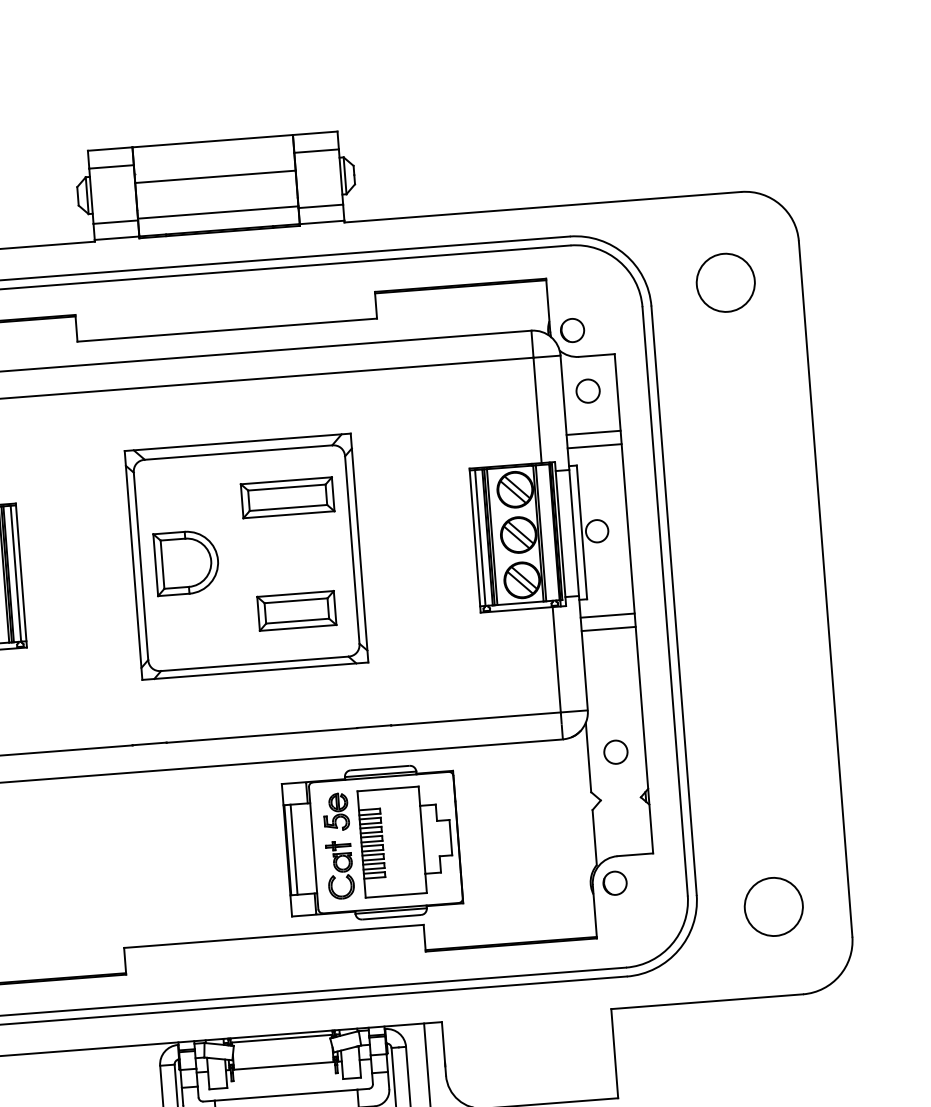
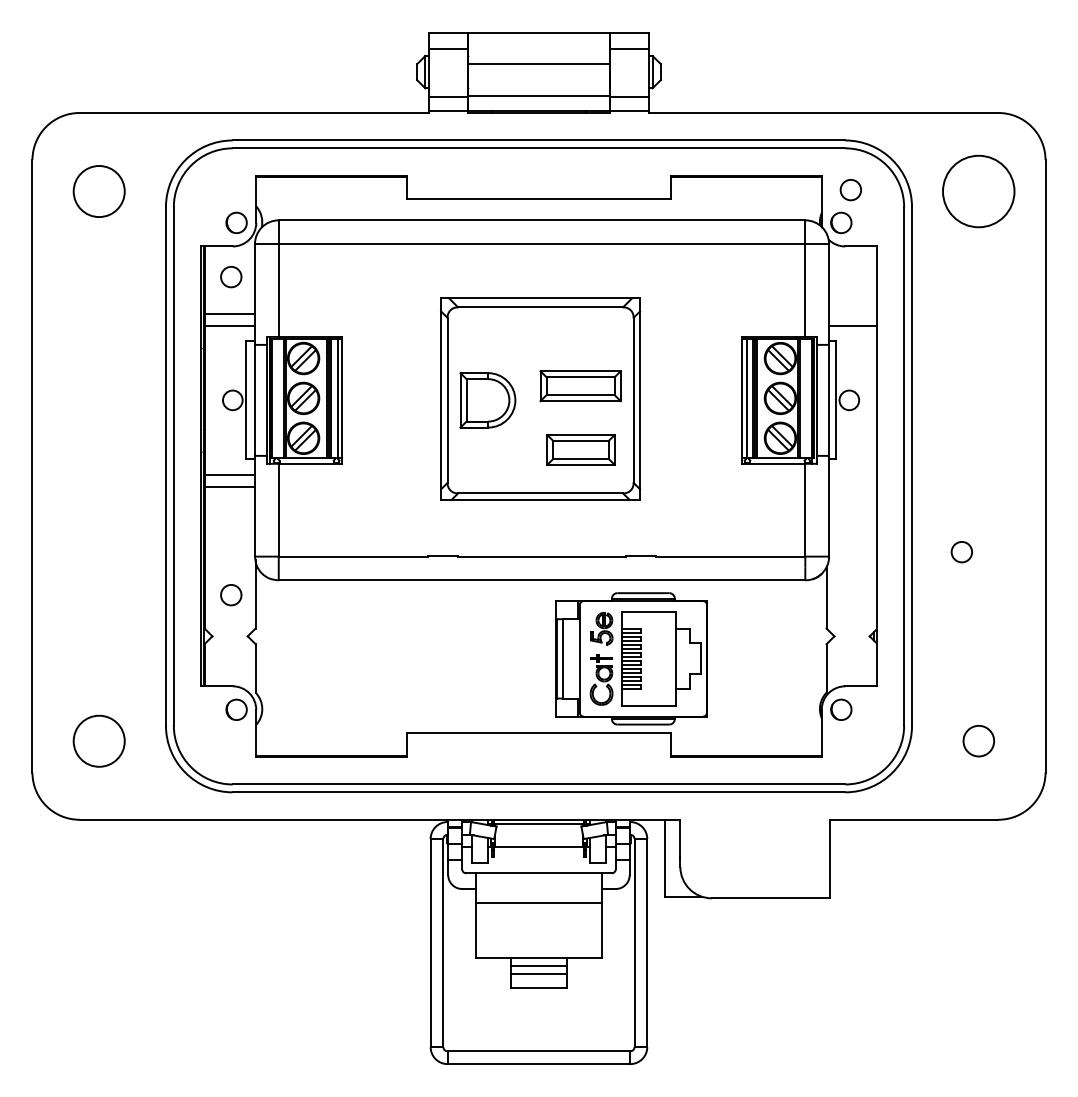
circle: (725, 282) -> (978, 191), size x1.4
circle: (587, 391) -> (850, 190), moved
line: (593, 433) -> (852, 314), removed
part: (287, 498) -> (580, 386), moved
line: (607, 615) -> (852, 474), removed
line: (608, 628) -> (852, 486), removed
circle: (615, 752) -> (961, 552), moved
circle: (773, 906) -> (978, 740), size x0.6

